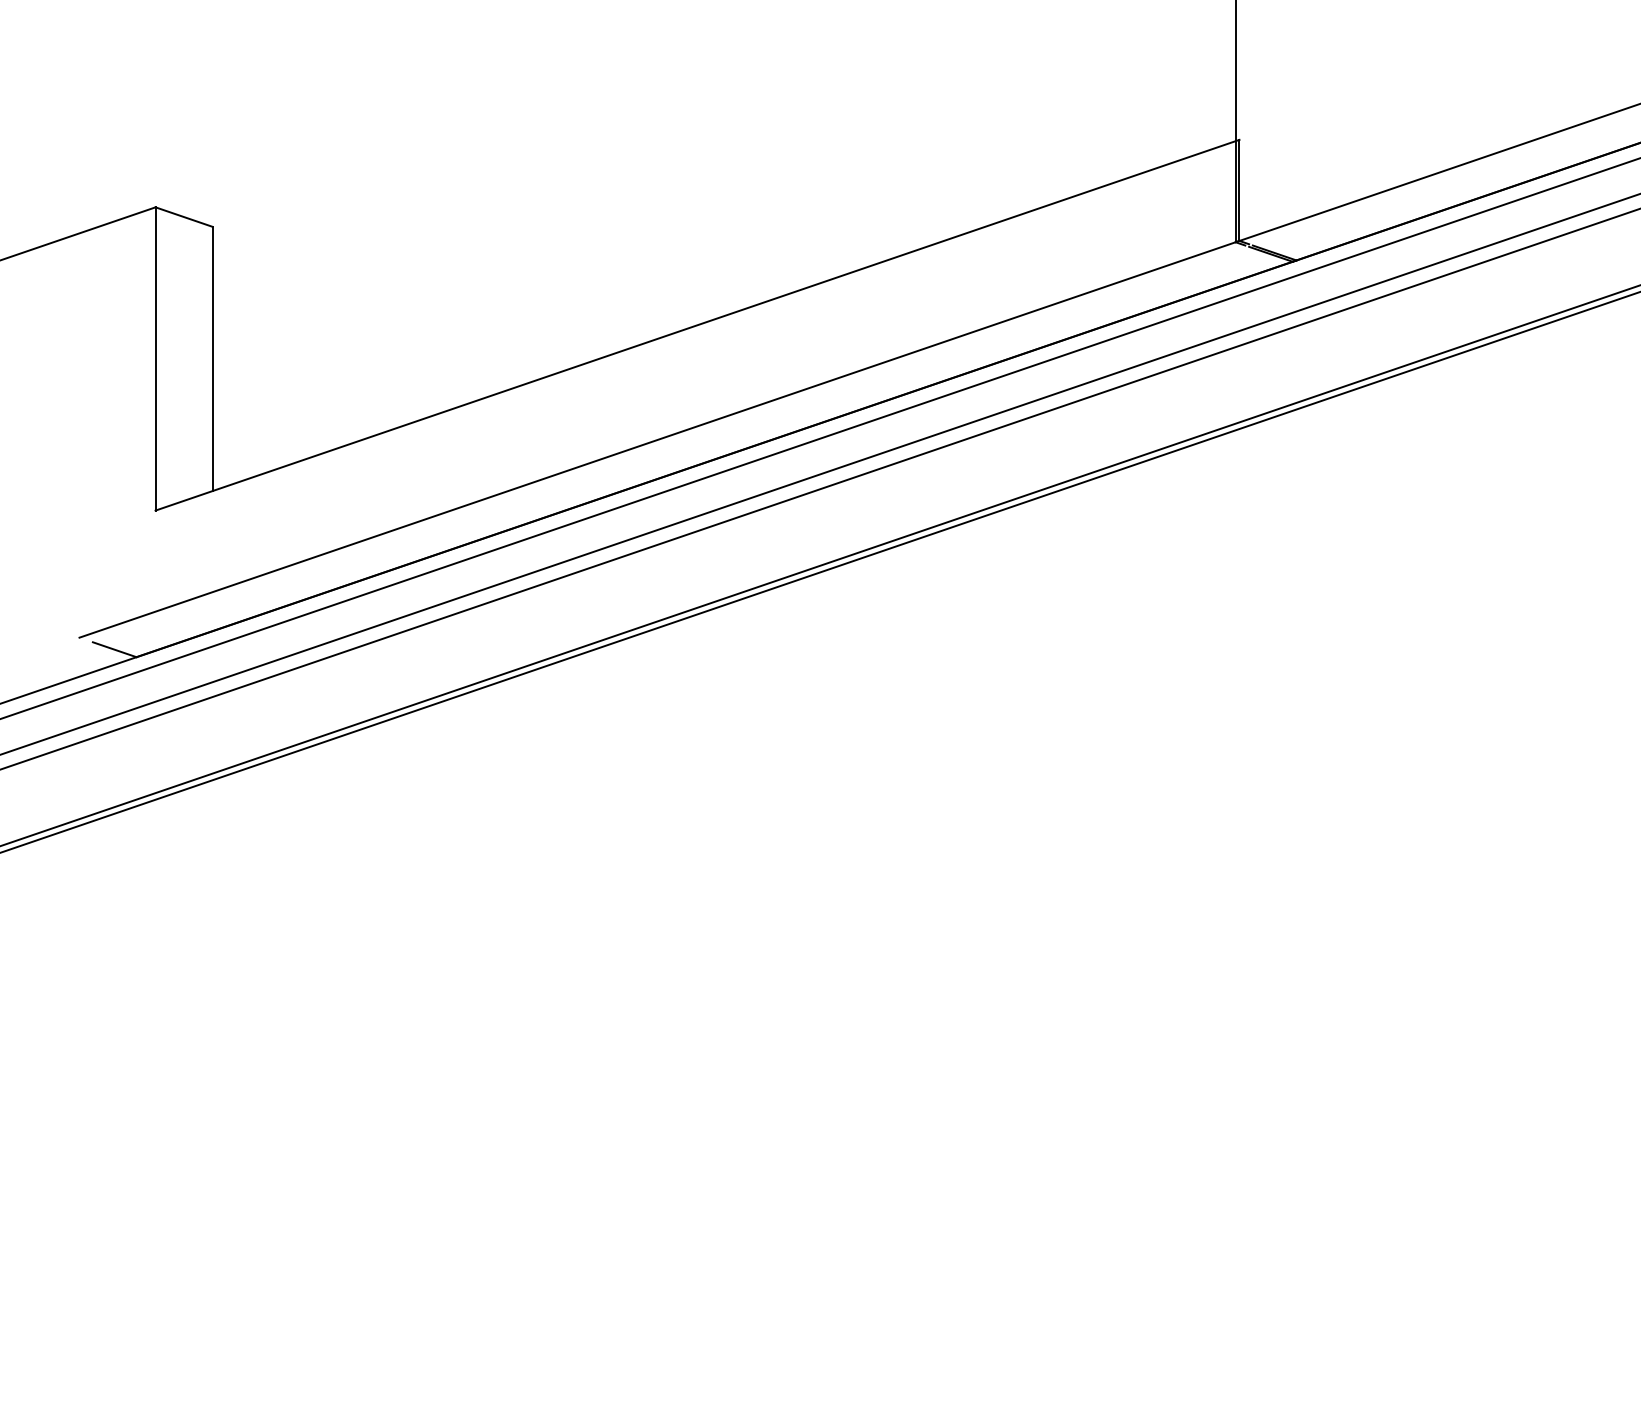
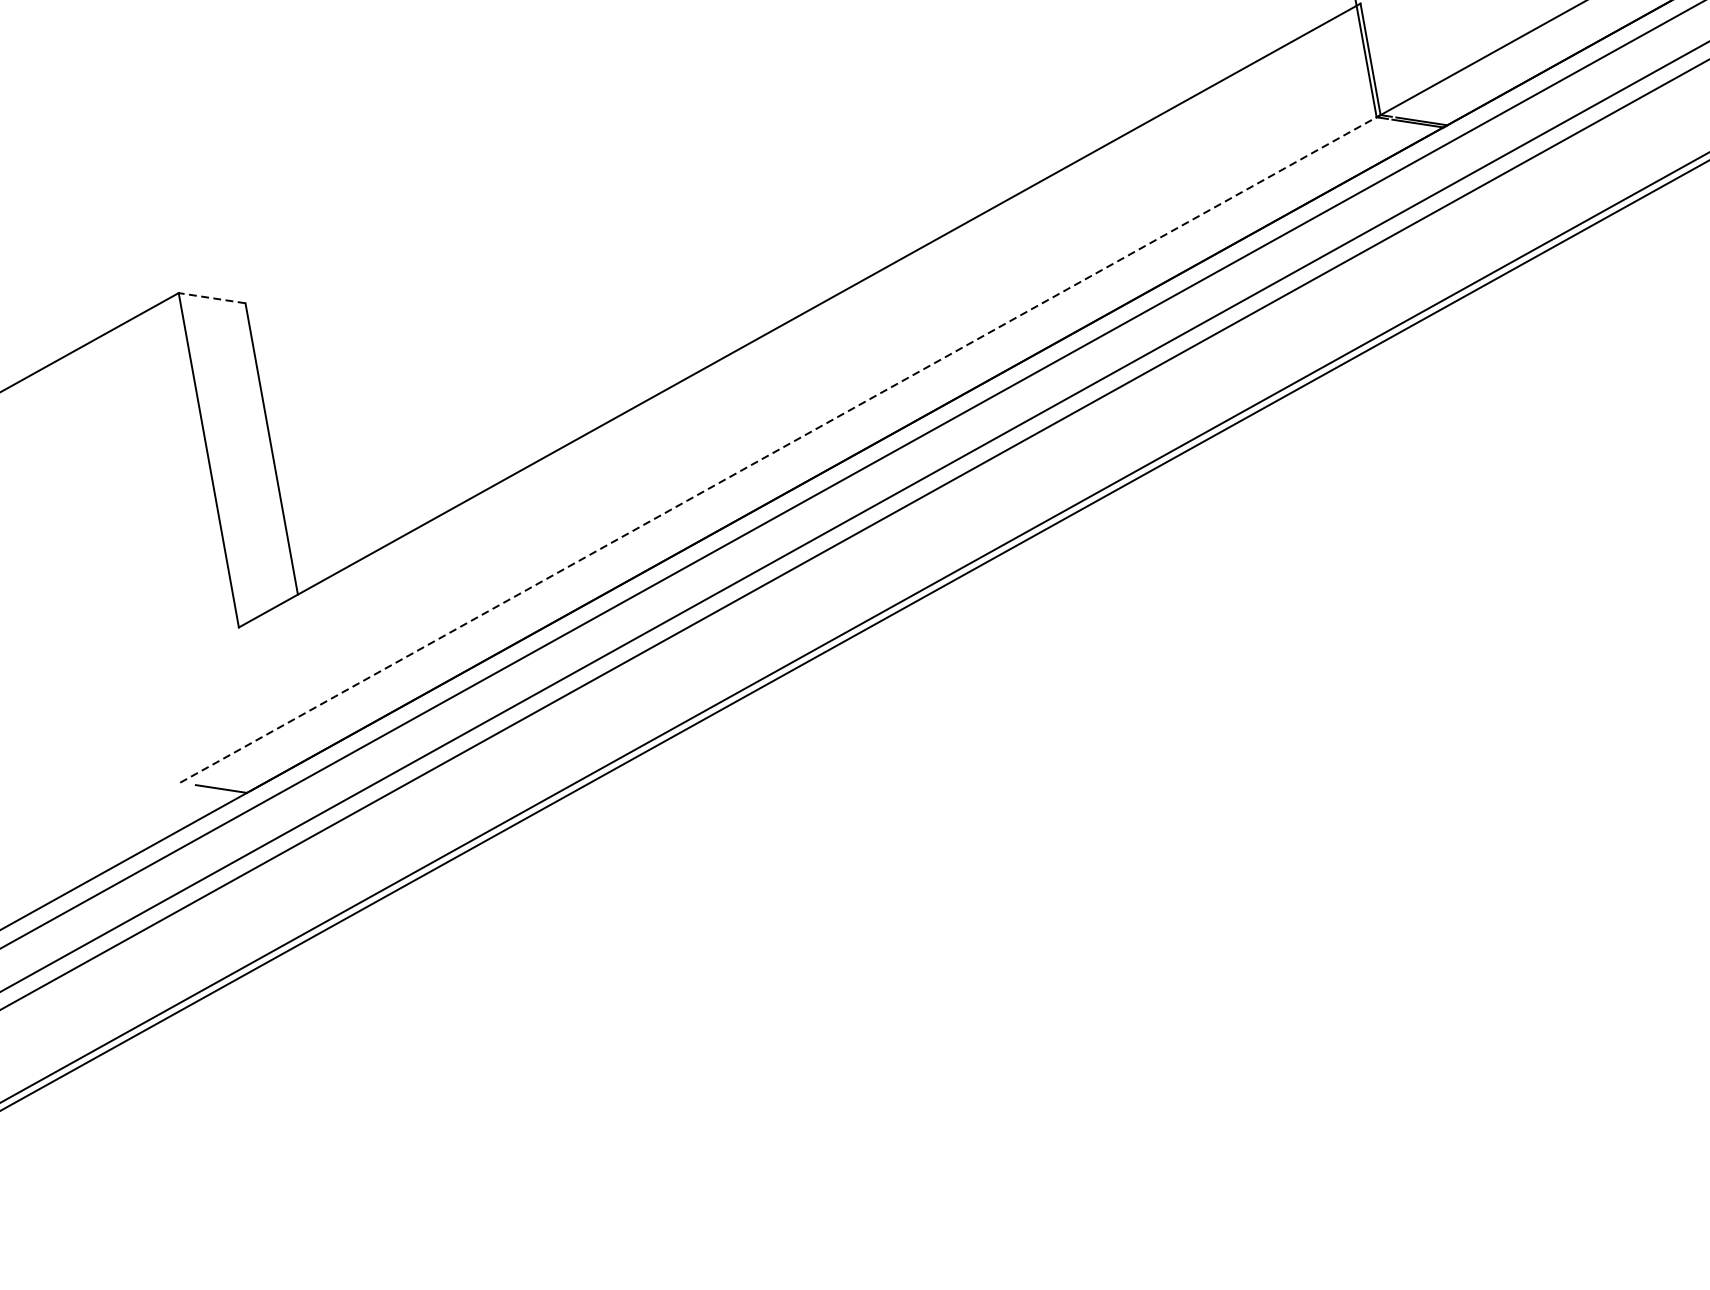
line: (183, 216) -> (211, 297), solid -> dashed
line: (659, 439) -> (780, 449), solid -> dashed

